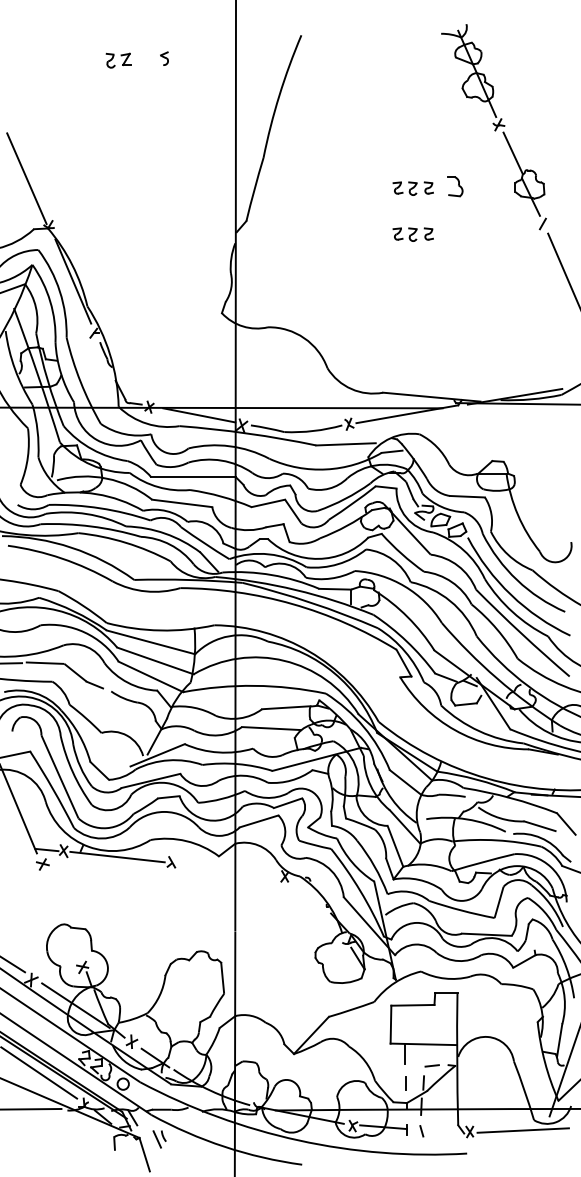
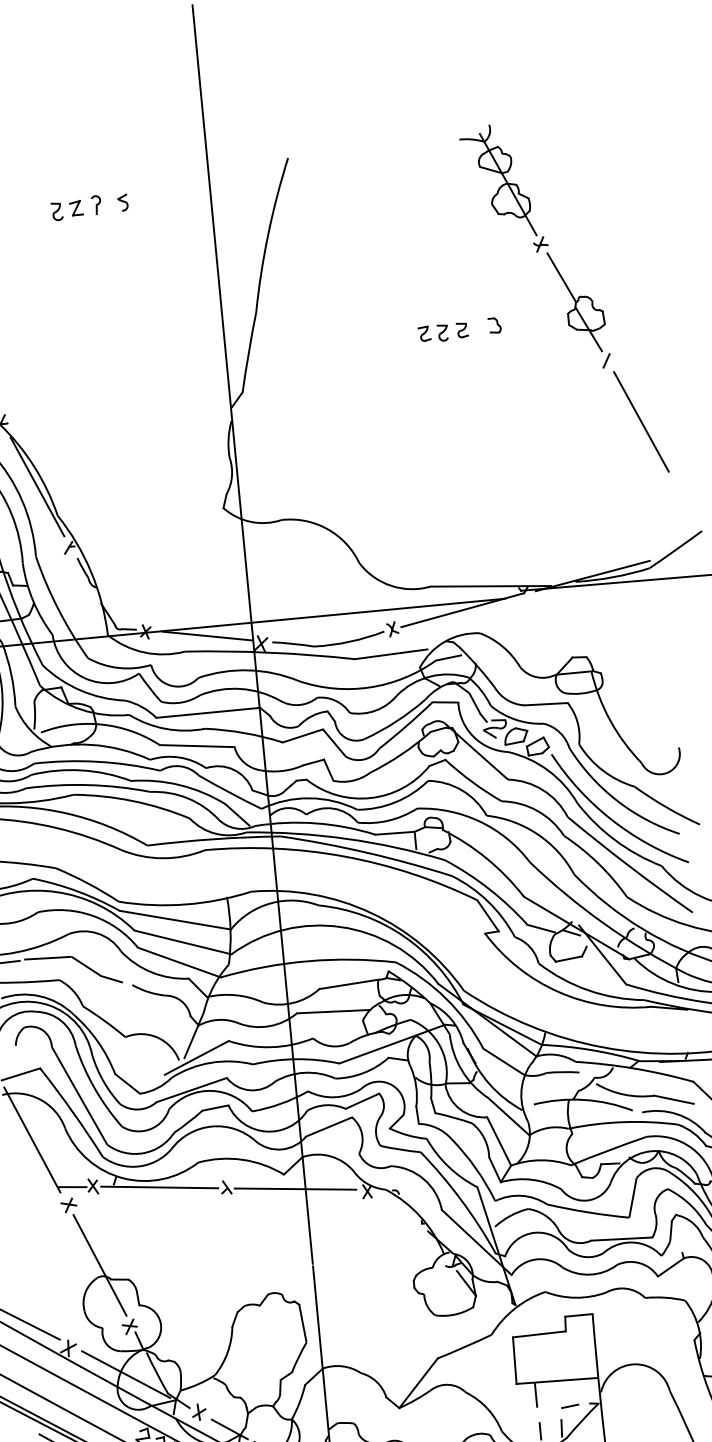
part: (142, 58) -> (95, 205), added
part: (455, 186) -> (494, 325), size x0.62
part: (412, 234) -> (447, 389), removed
line: (227, 868) -> (295, 1188), added
line: (62, 915) -> (99, 1265), added

